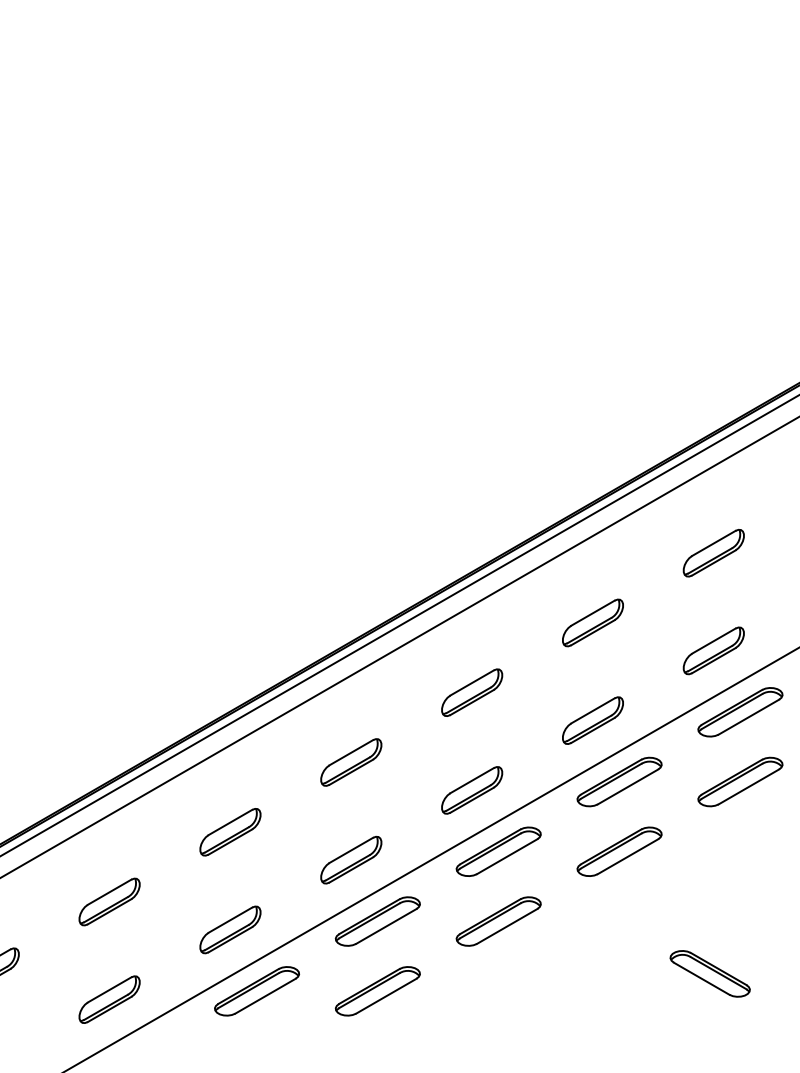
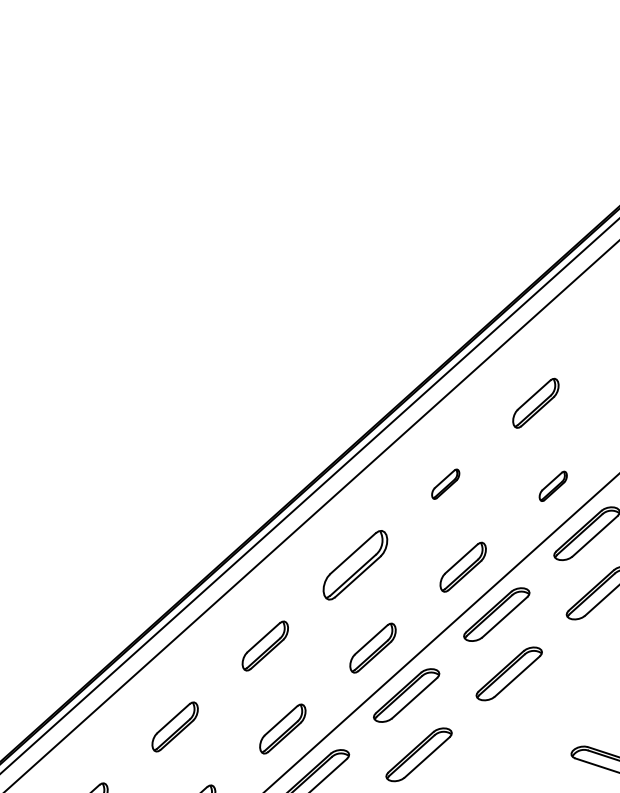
part: (592, 622) -> (445, 483), size x0.6
part: (713, 650) -> (553, 486), size x0.6
part: (472, 692) -> (355, 564), size x1.4

